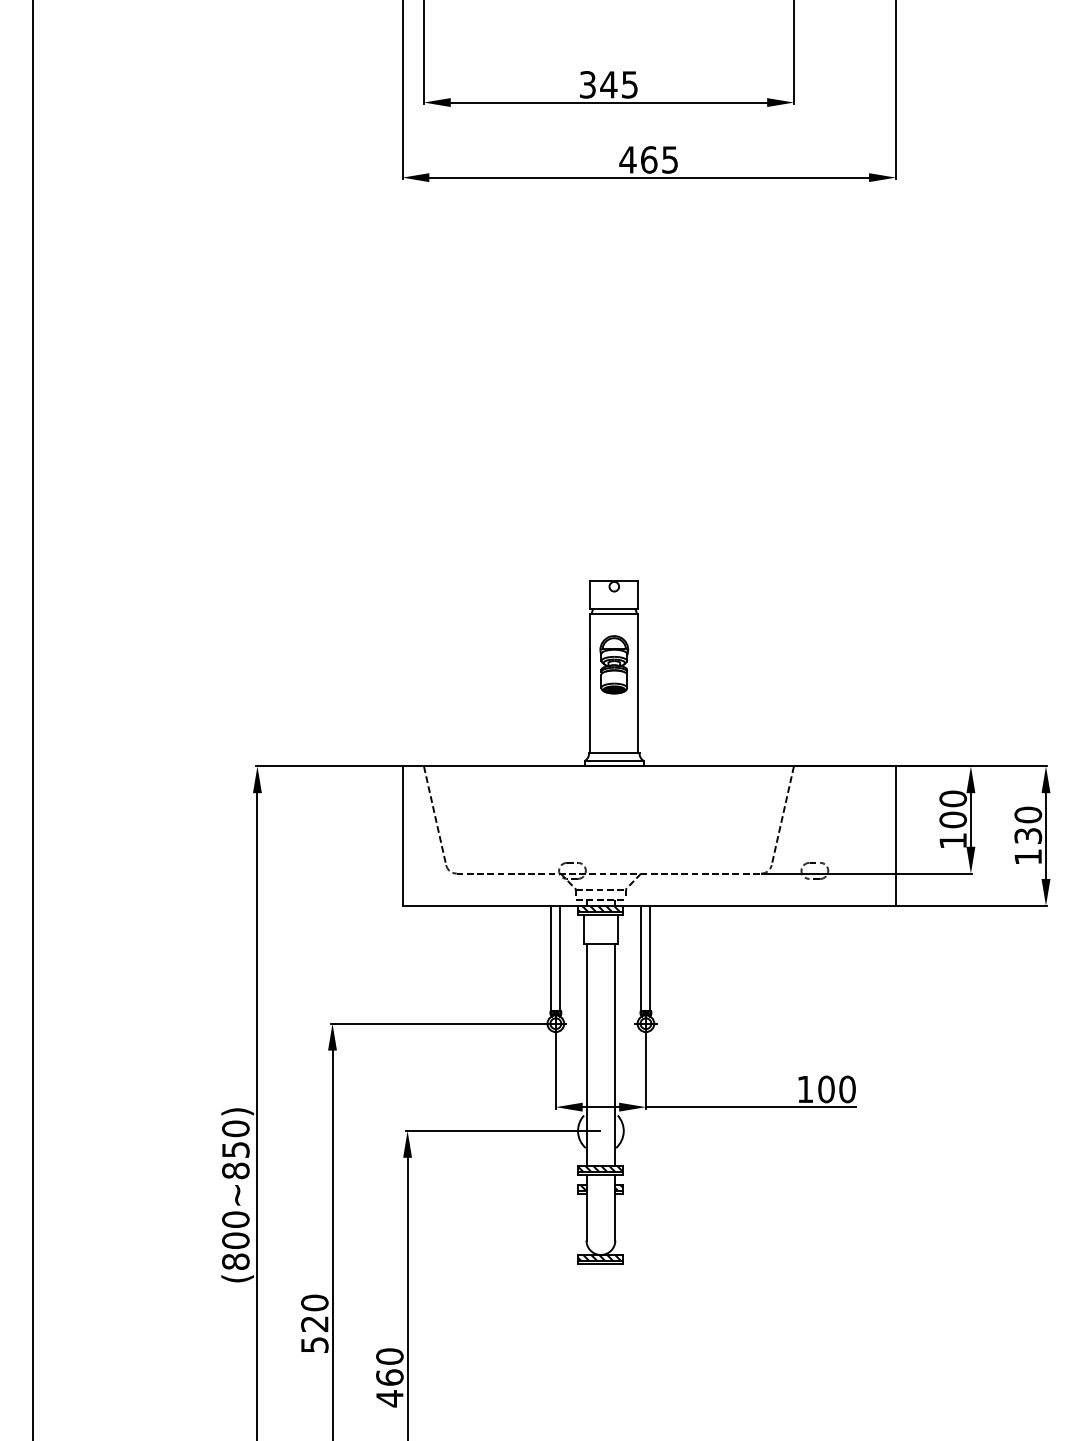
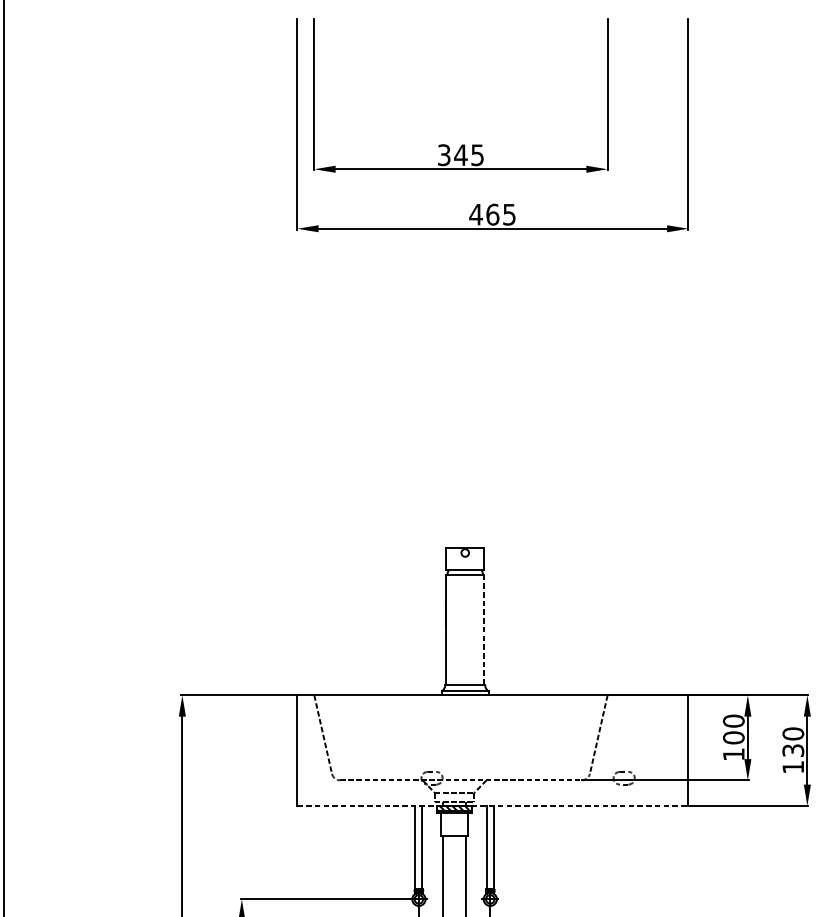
part: (614, 664) -> (465, 614), removed
line: (638, 683) -> (484, 629), solid -> dashed
line: (649, 905) -> (493, 805), solid -> dashed

